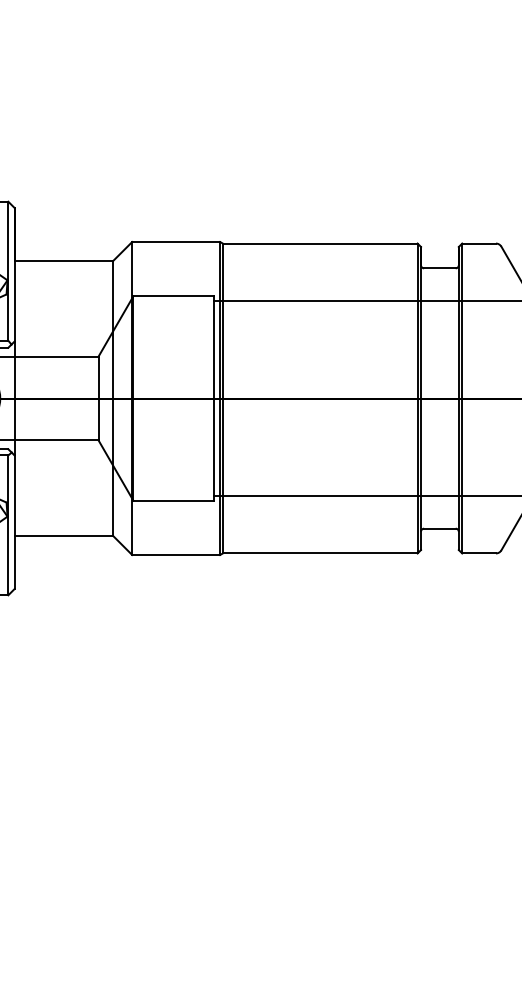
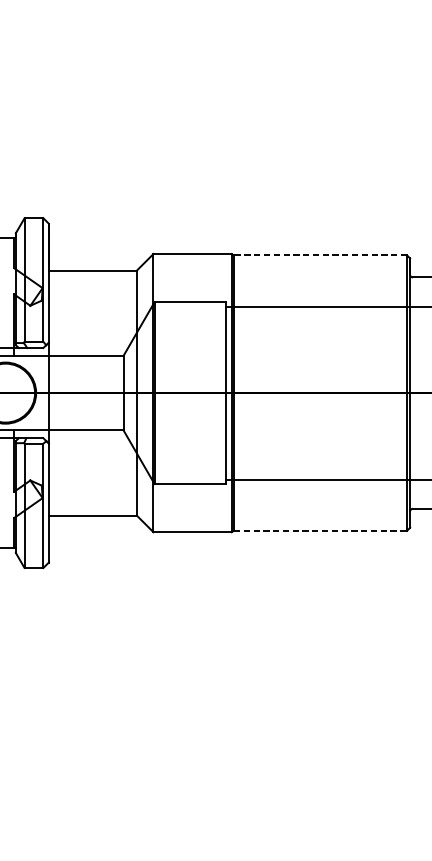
line: (319, 243) -> (319, 255), solid -> dashed
line: (320, 553) -> (320, 530), solid -> dashed

